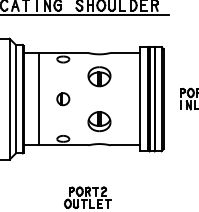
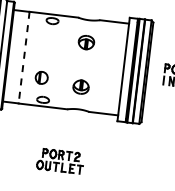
part: (99, 76) -> (86, 42), size x0.7
line: (39, 99) -> (24, 57), solid -> dashed
part: (63, 99) -> (41, 78), moved
part: (99, 121) -> (81, 86), size x0.7

